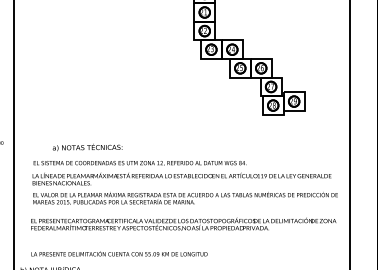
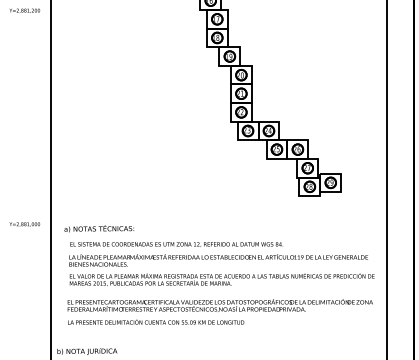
text: (86, 147) -> (98, 228), moved
text: (119, 253) -> (156, 321), moved

